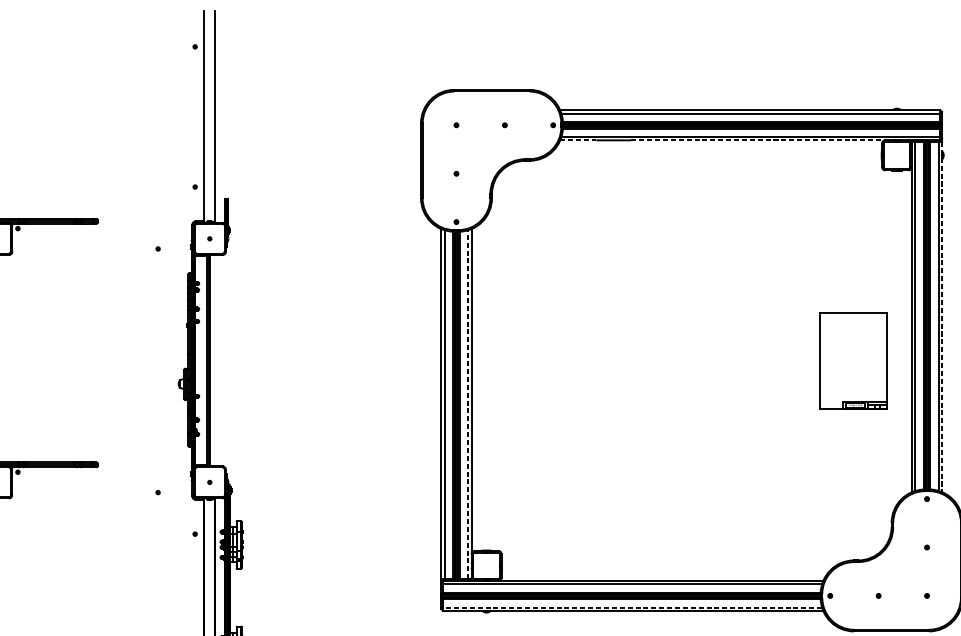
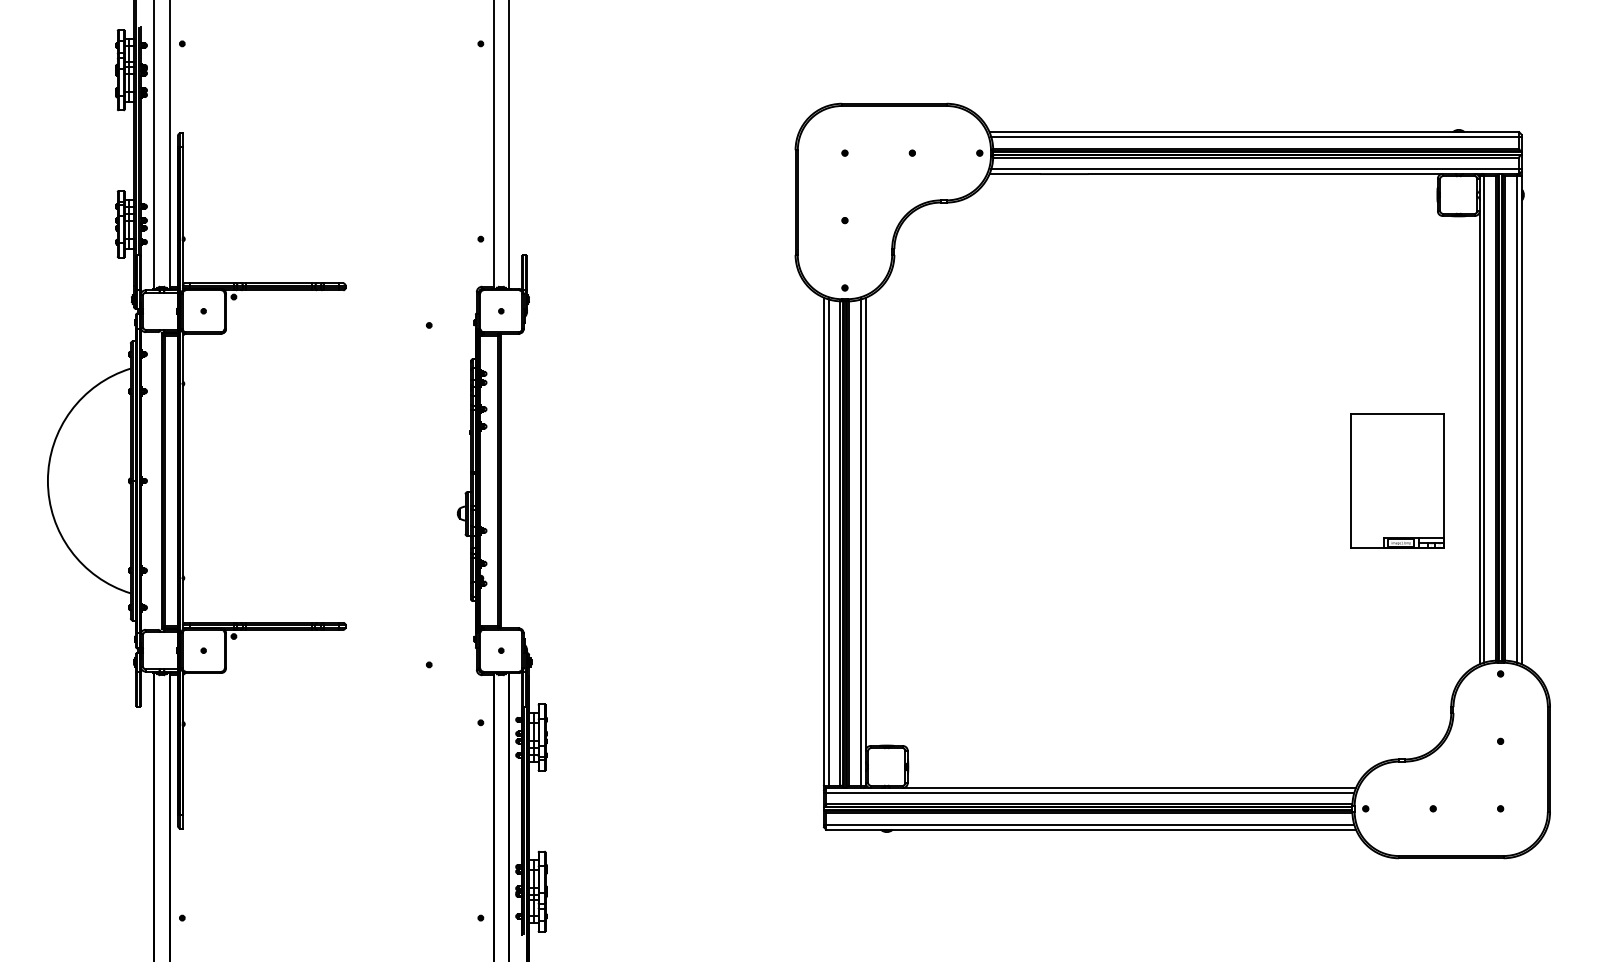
line: (578, 140) -> (1015, 174), dashed -> solid
line: (758, 140) -> (1265, 174), dashed -> solid
line: (942, 317) -> (1521, 420), dashed -> solid
line: (468, 404) -> (861, 541), dashed -> solid
line: (631, 607) -> (1089, 825), dashed -> solid

